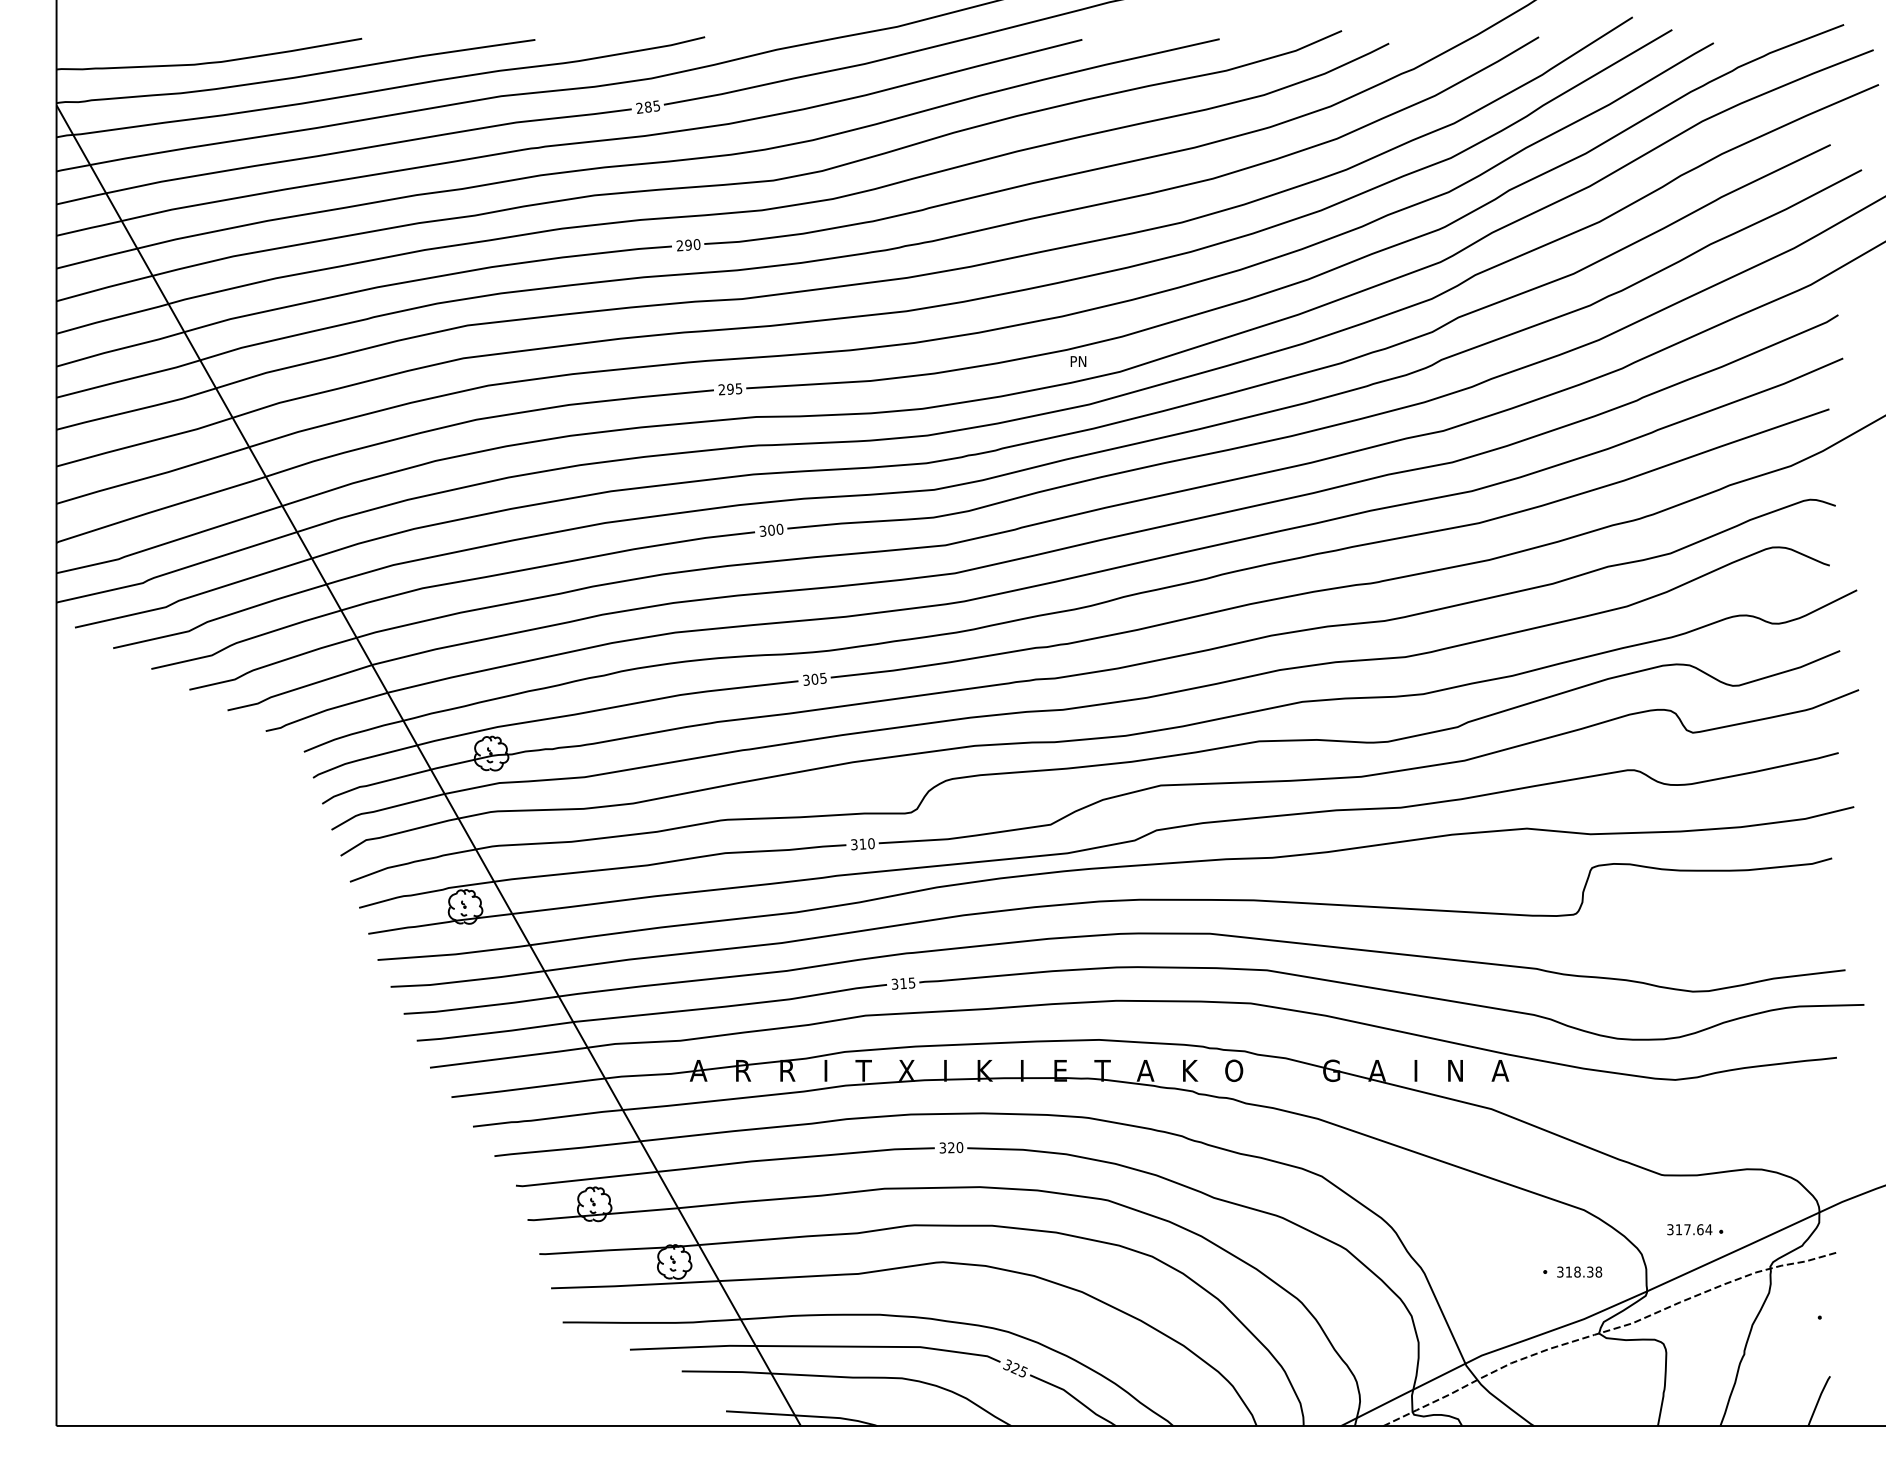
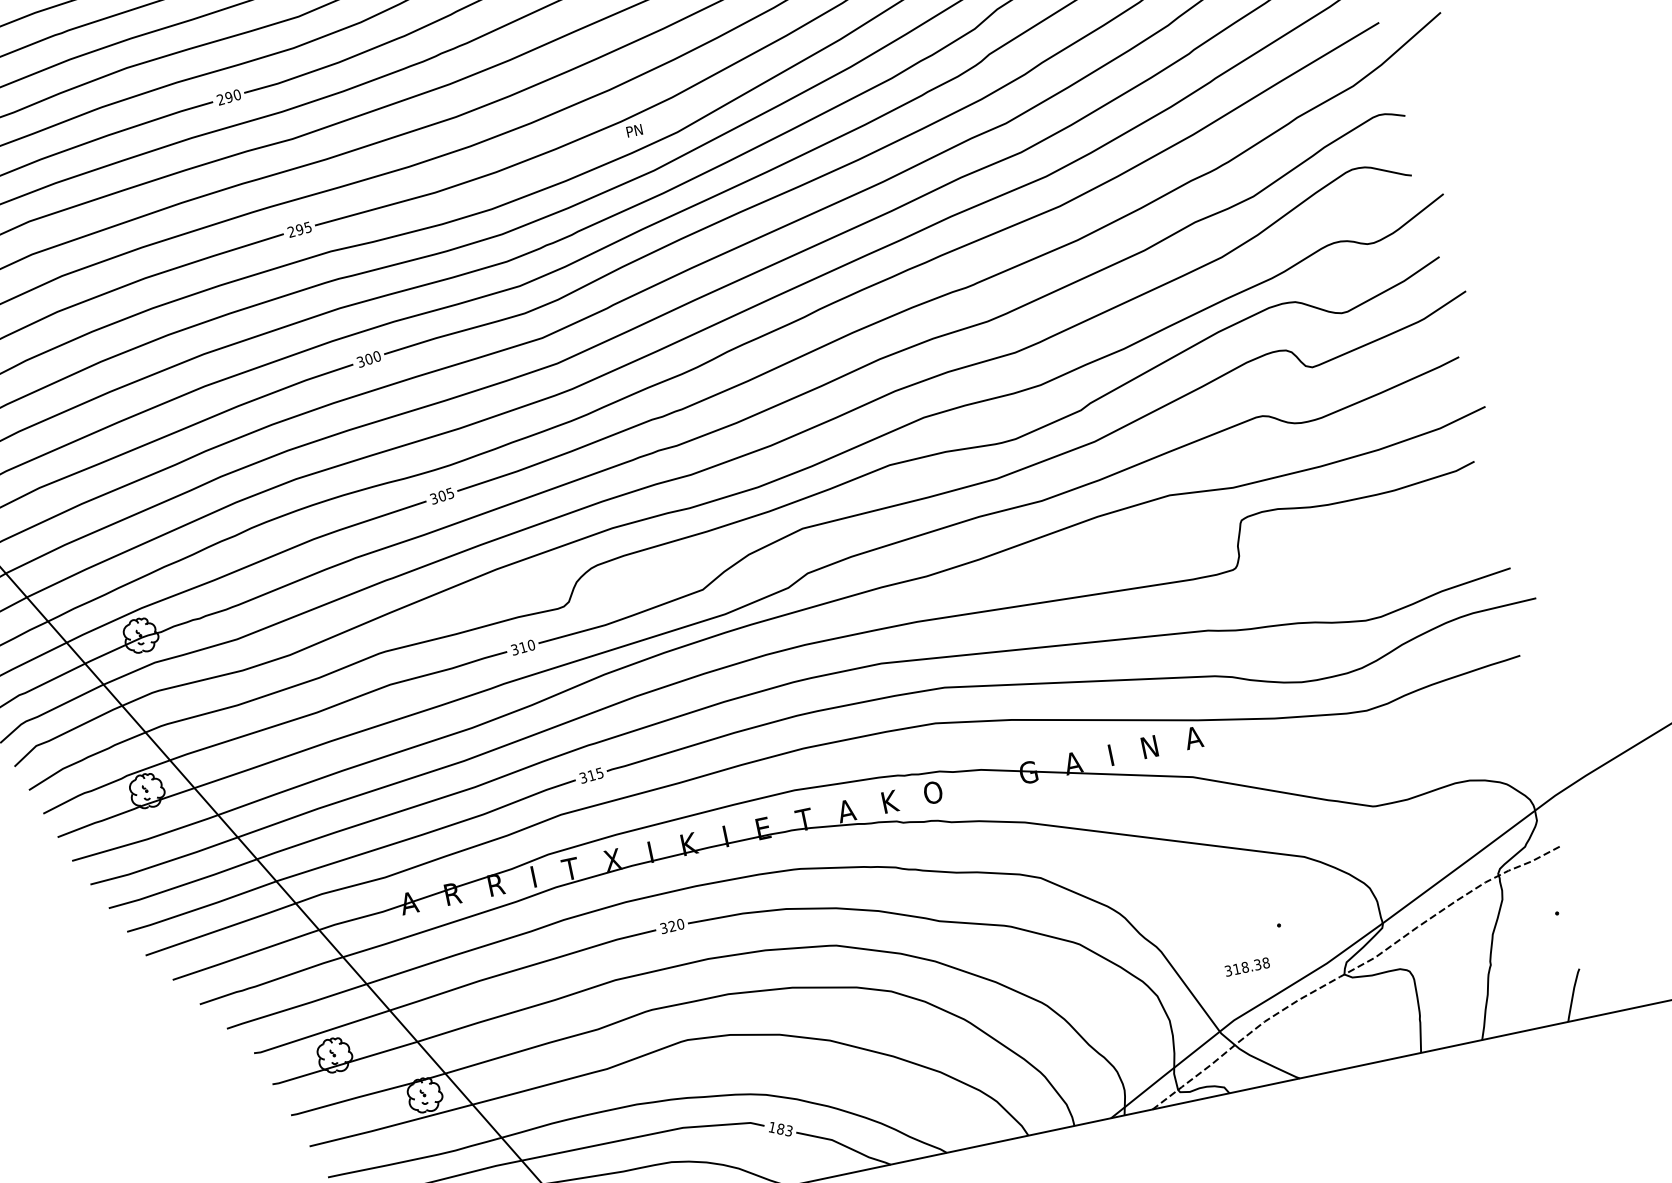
part: (1695, 1229) -> (1417, 852), removed
text: (1579, 1271) -> (1247, 966), moved
text: (1015, 1368) -> (780, 1129), 325 -> 183

